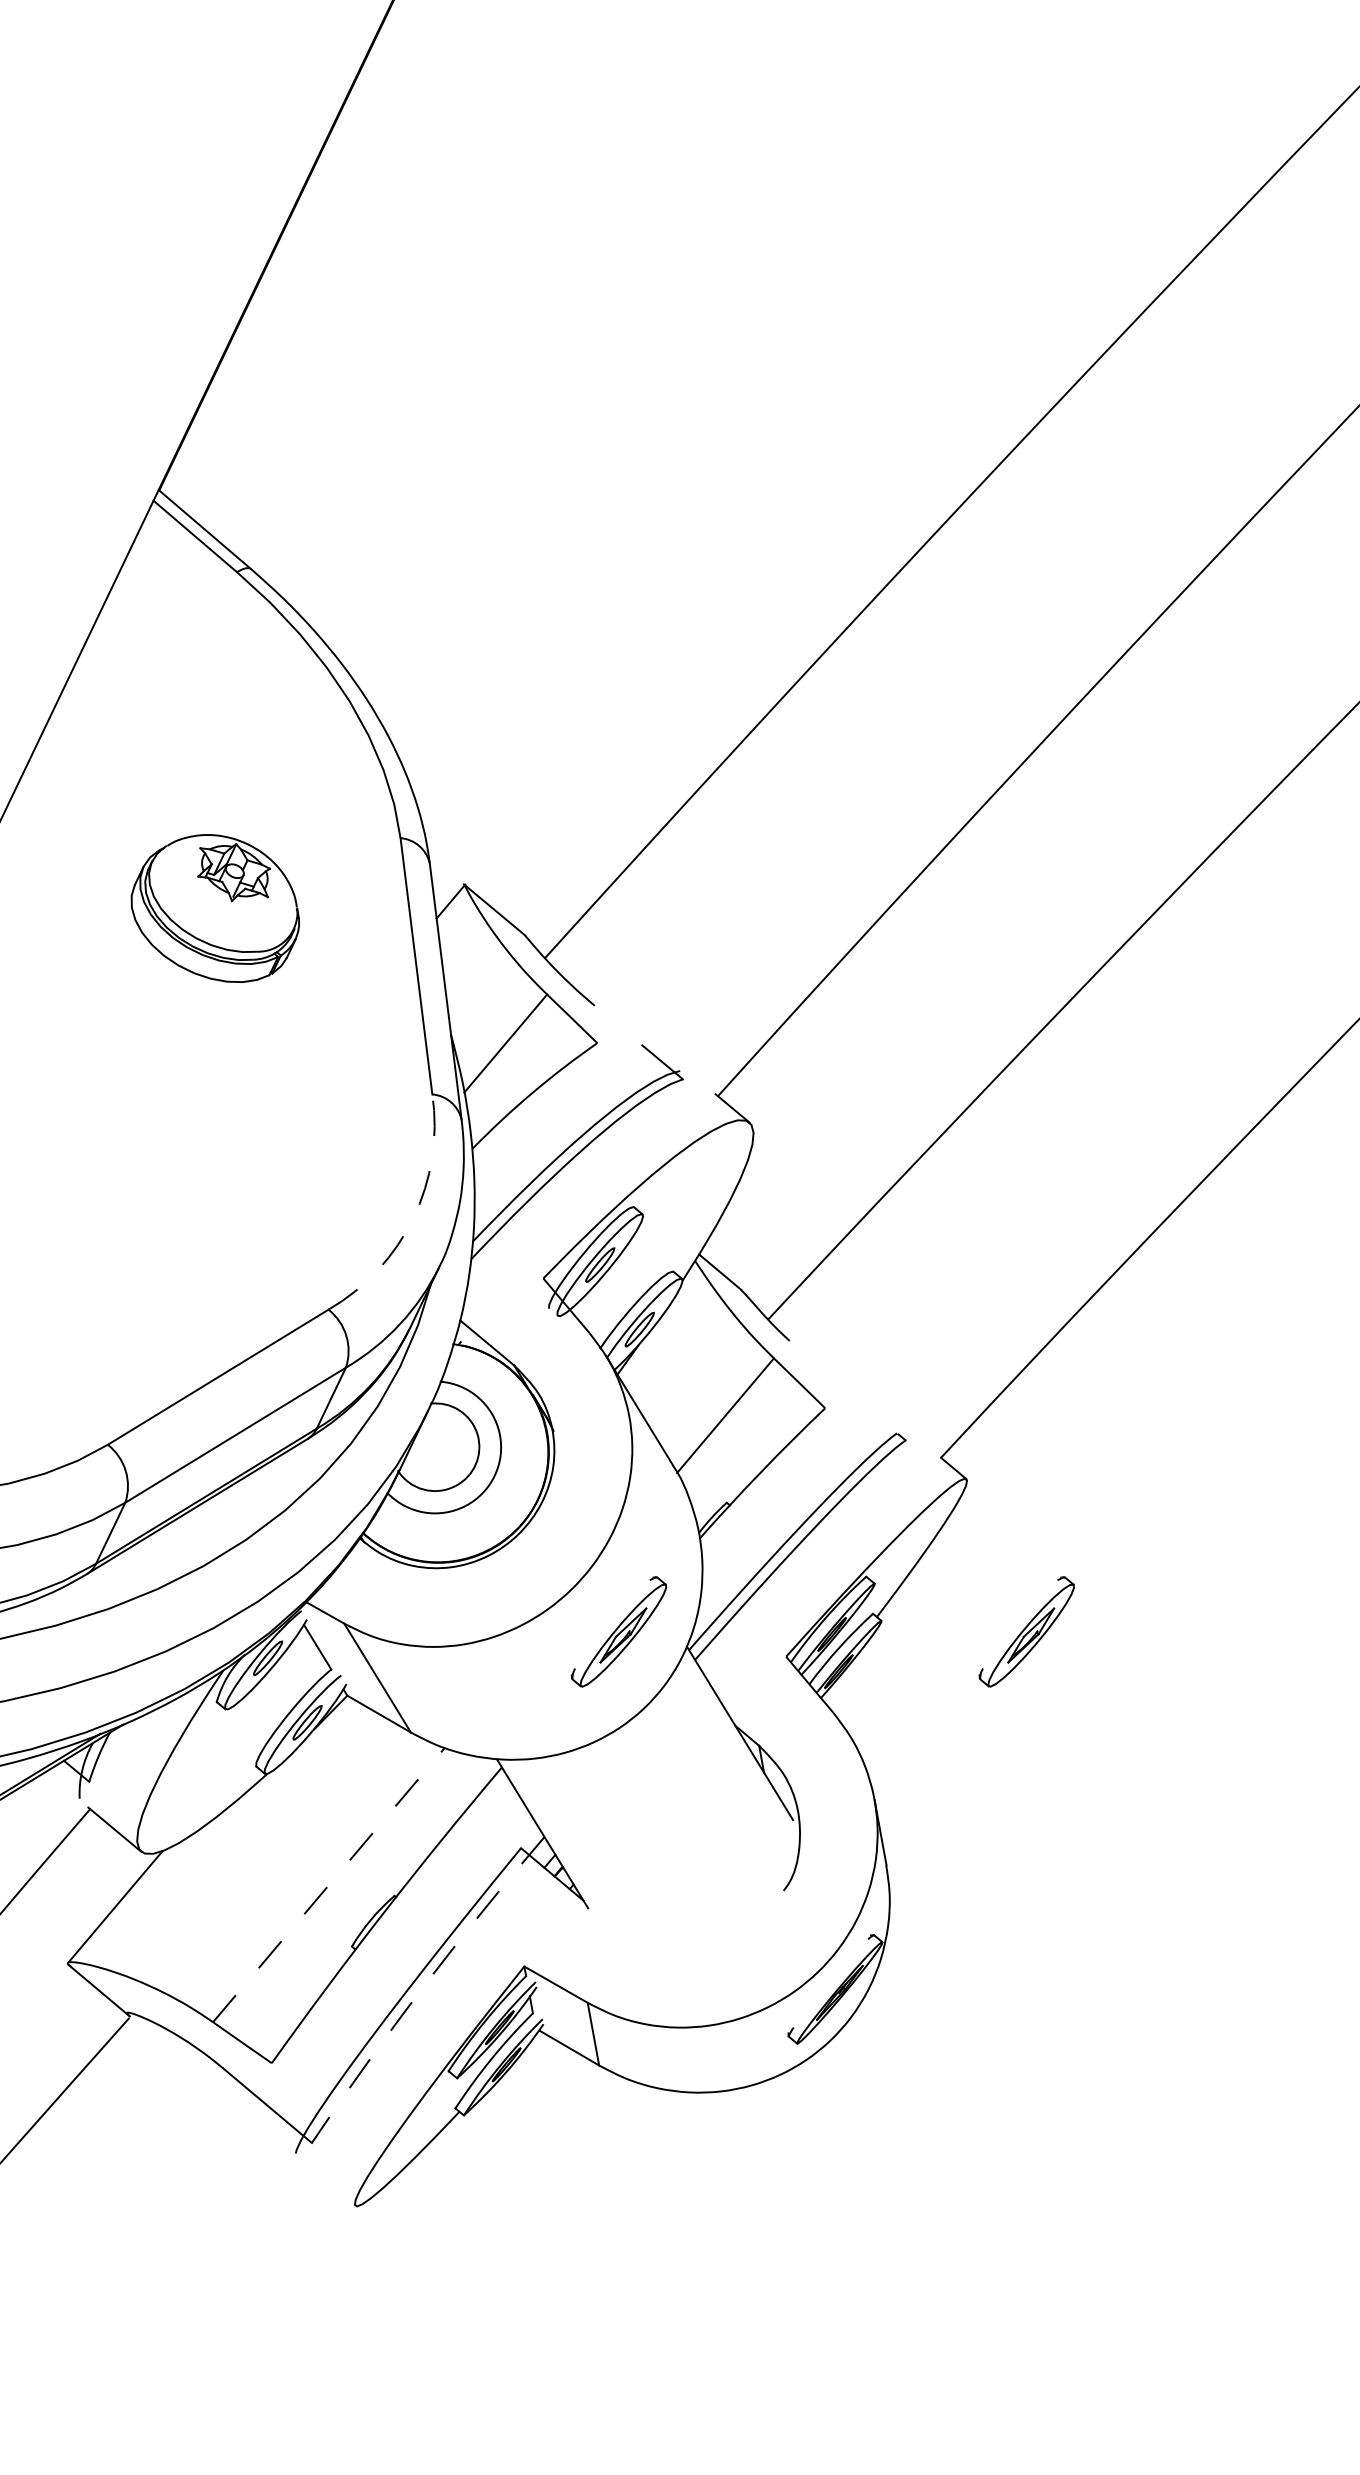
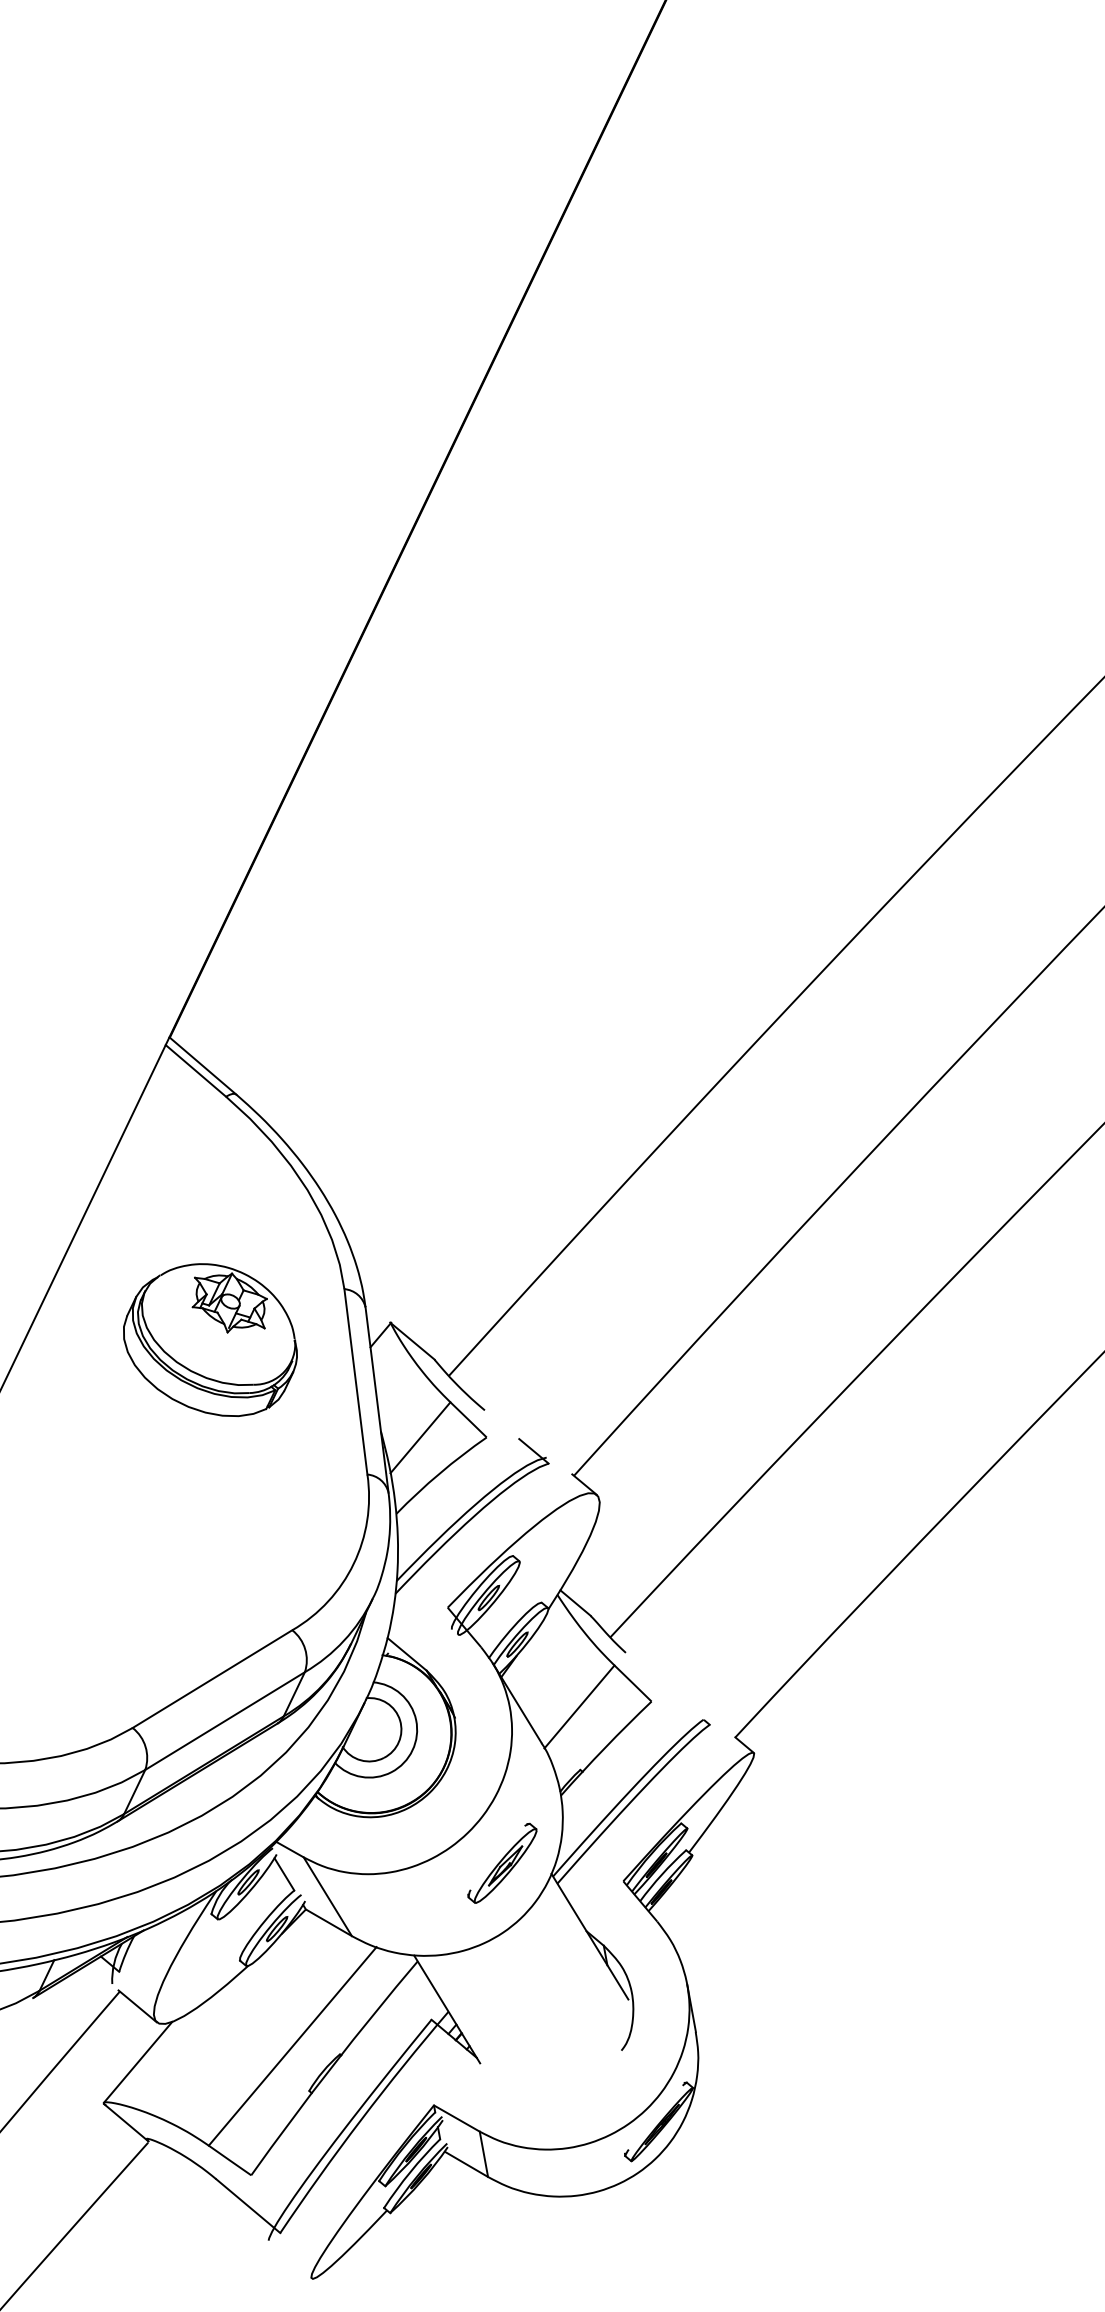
part: (215, 907) -> (210, 1339), size x1.43
arc: (413, 1217) -> (353, 1563), dashed -> solid
part: (1026, 1630) -> (797, 1862), removed
line: (328, 1885) -> (292, 2046), dashed -> solid
arc: (424, 1986) -> (361, 2119), dashed -> solid

